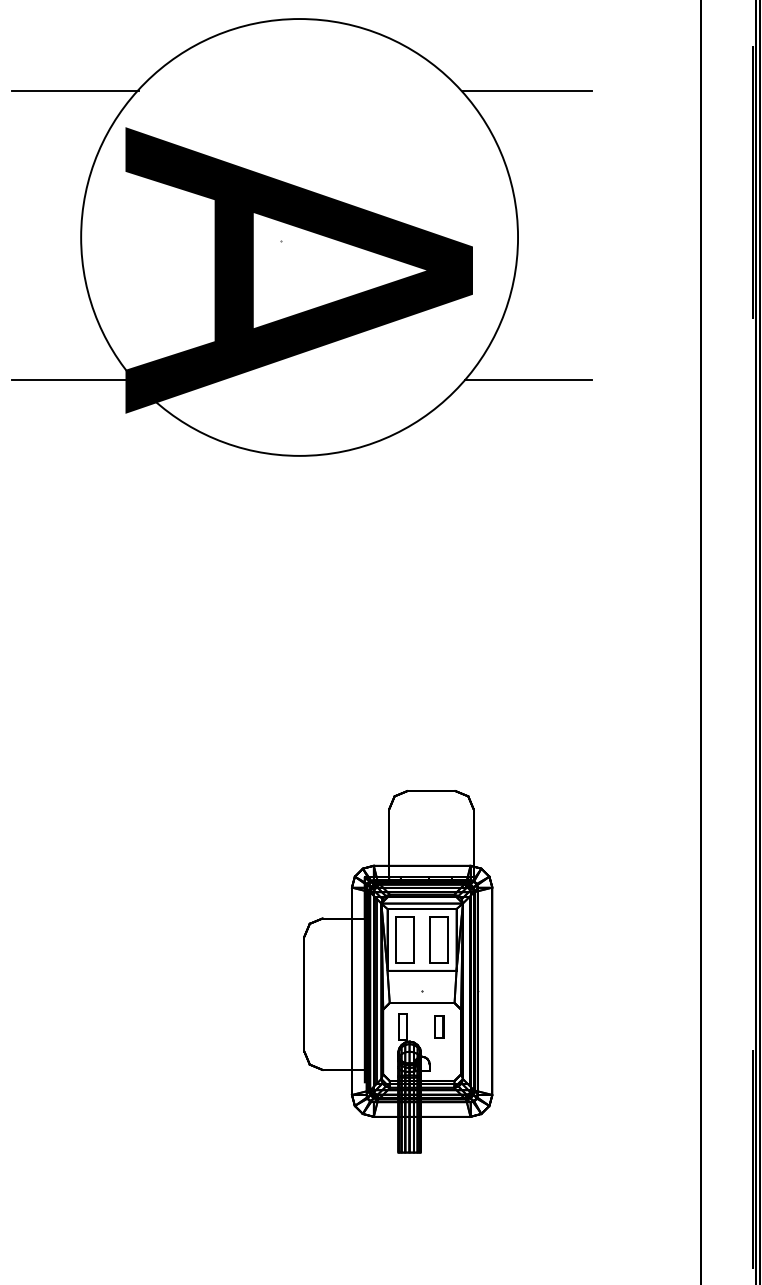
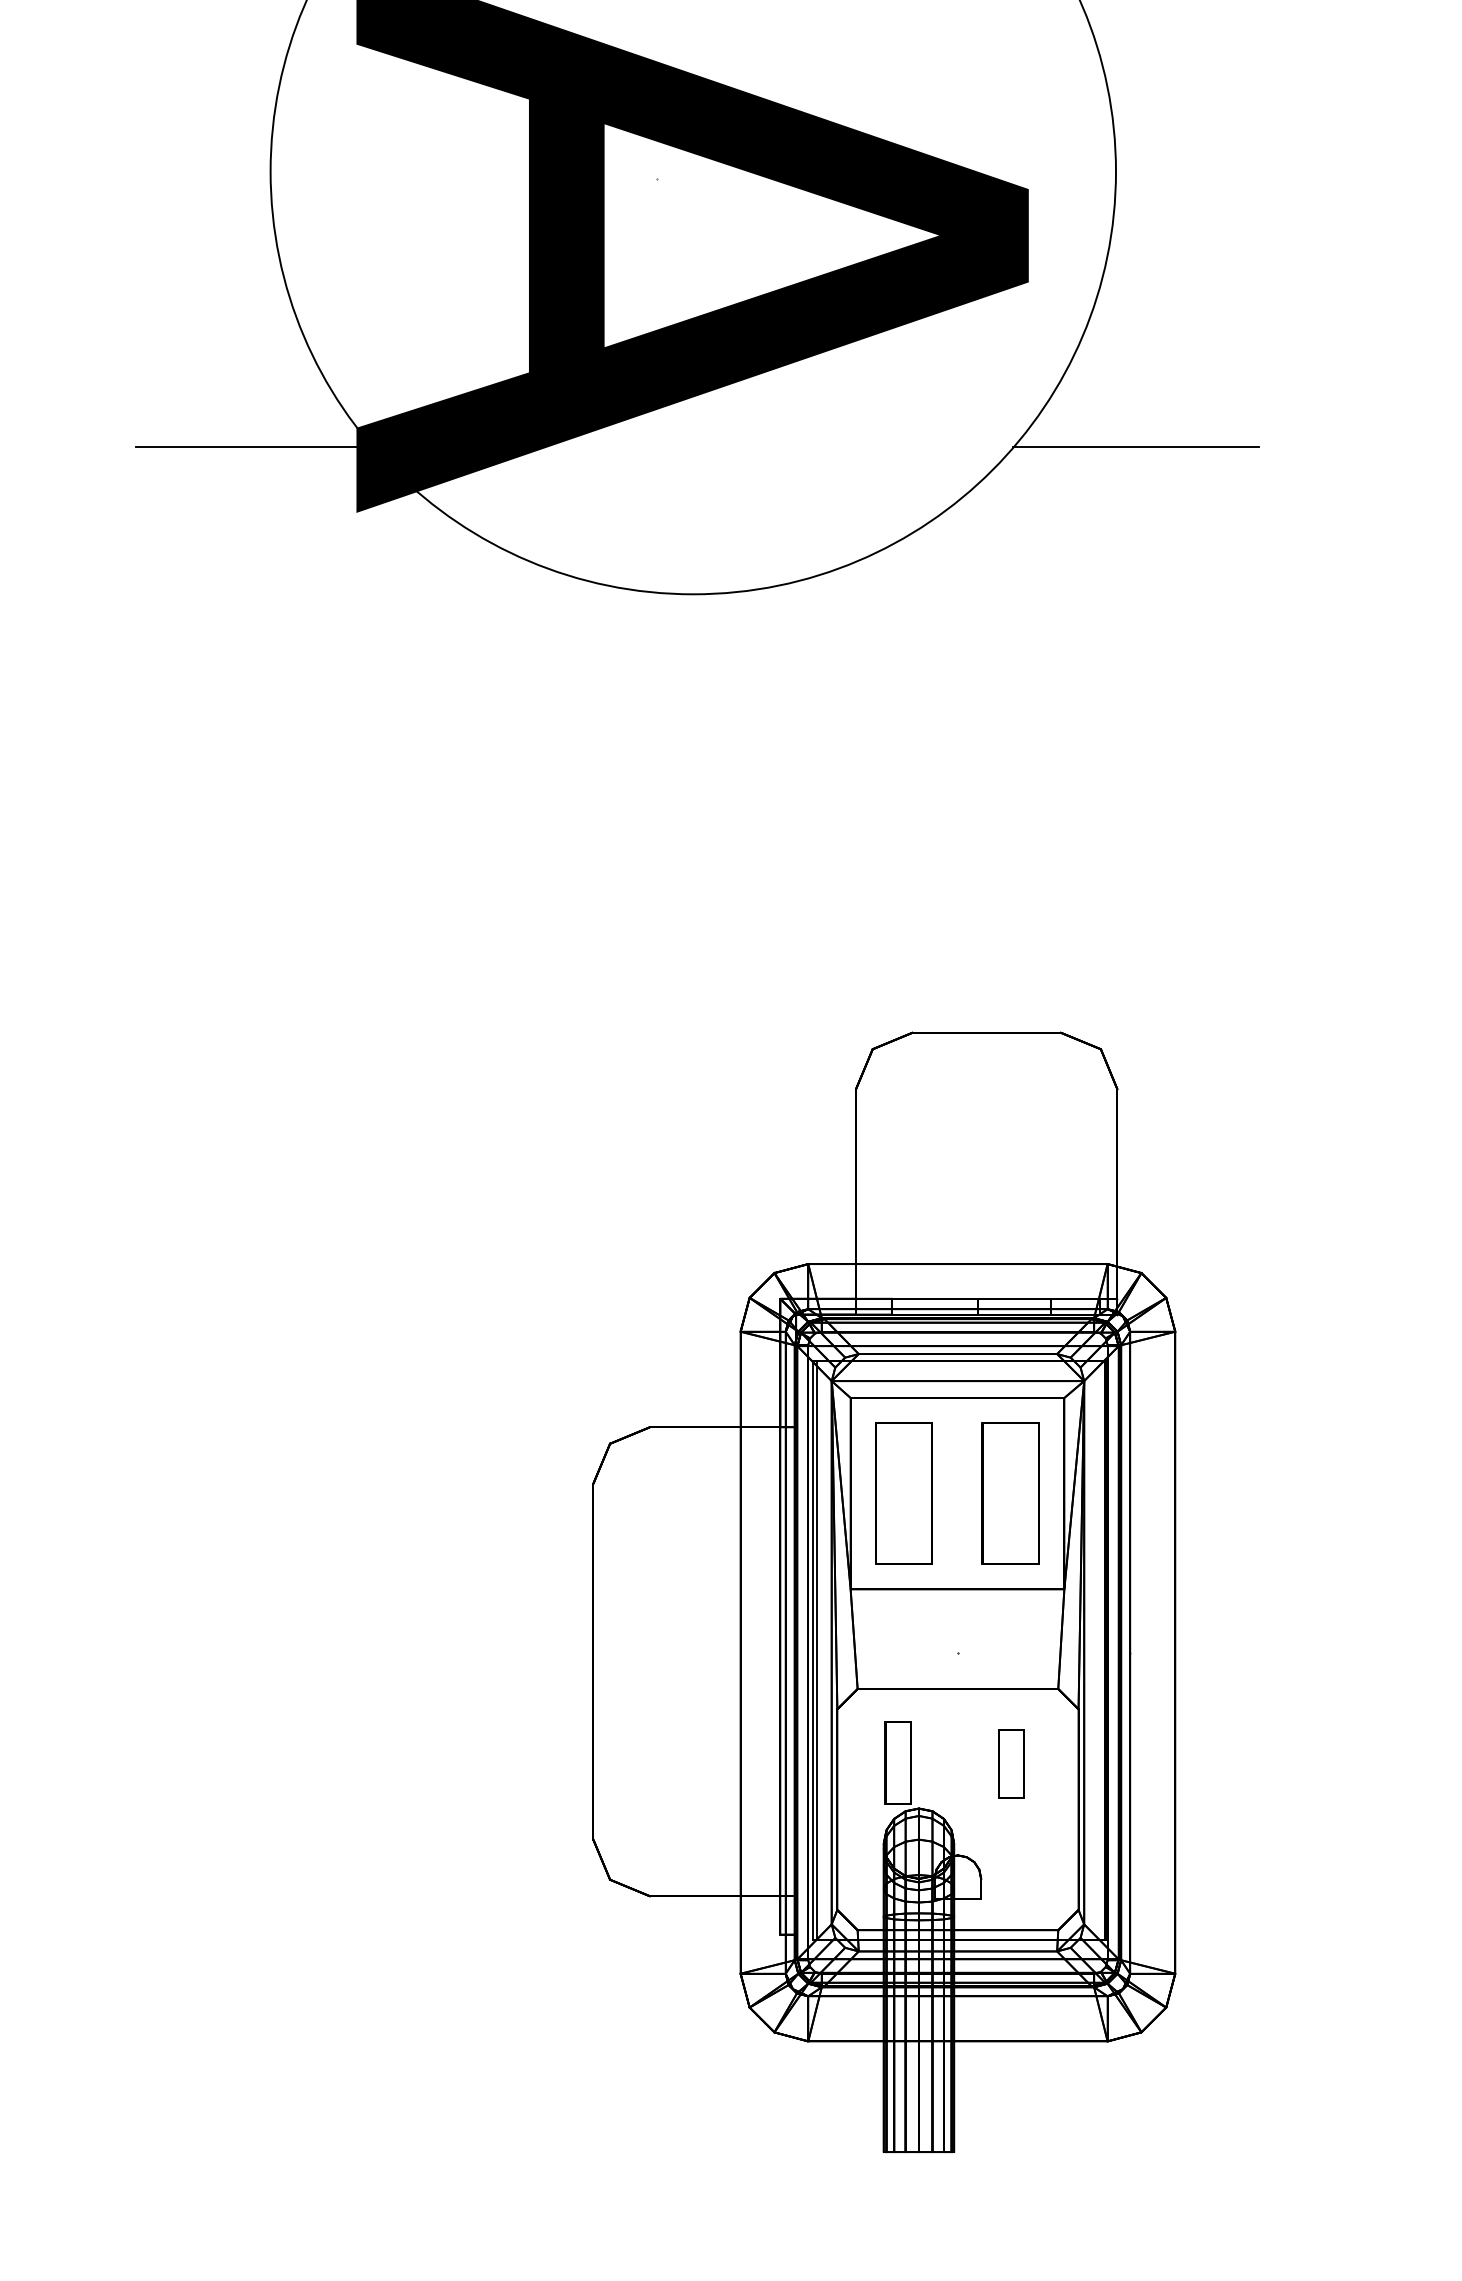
part: (398, 971) -> (884, 1591), size x1.6

